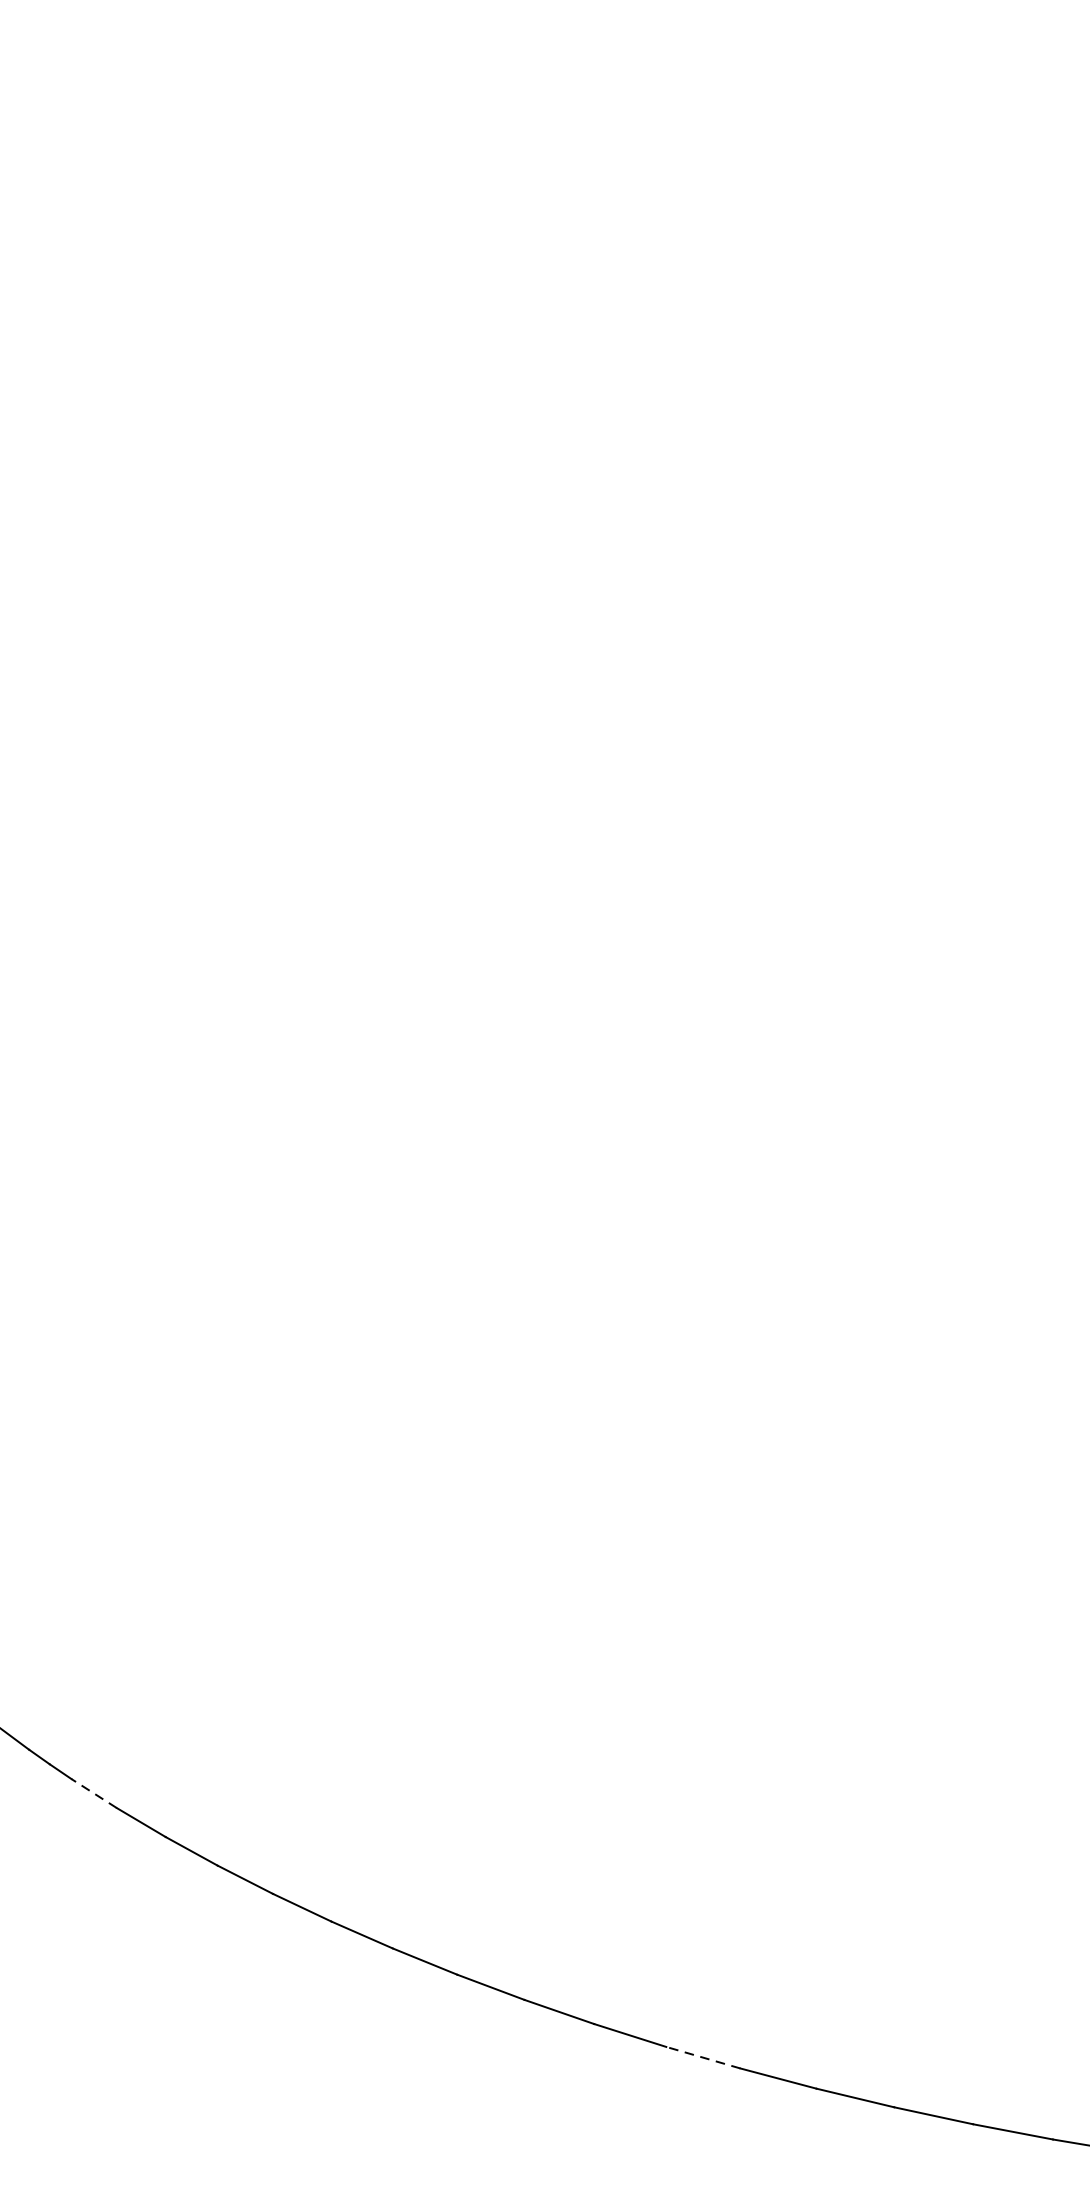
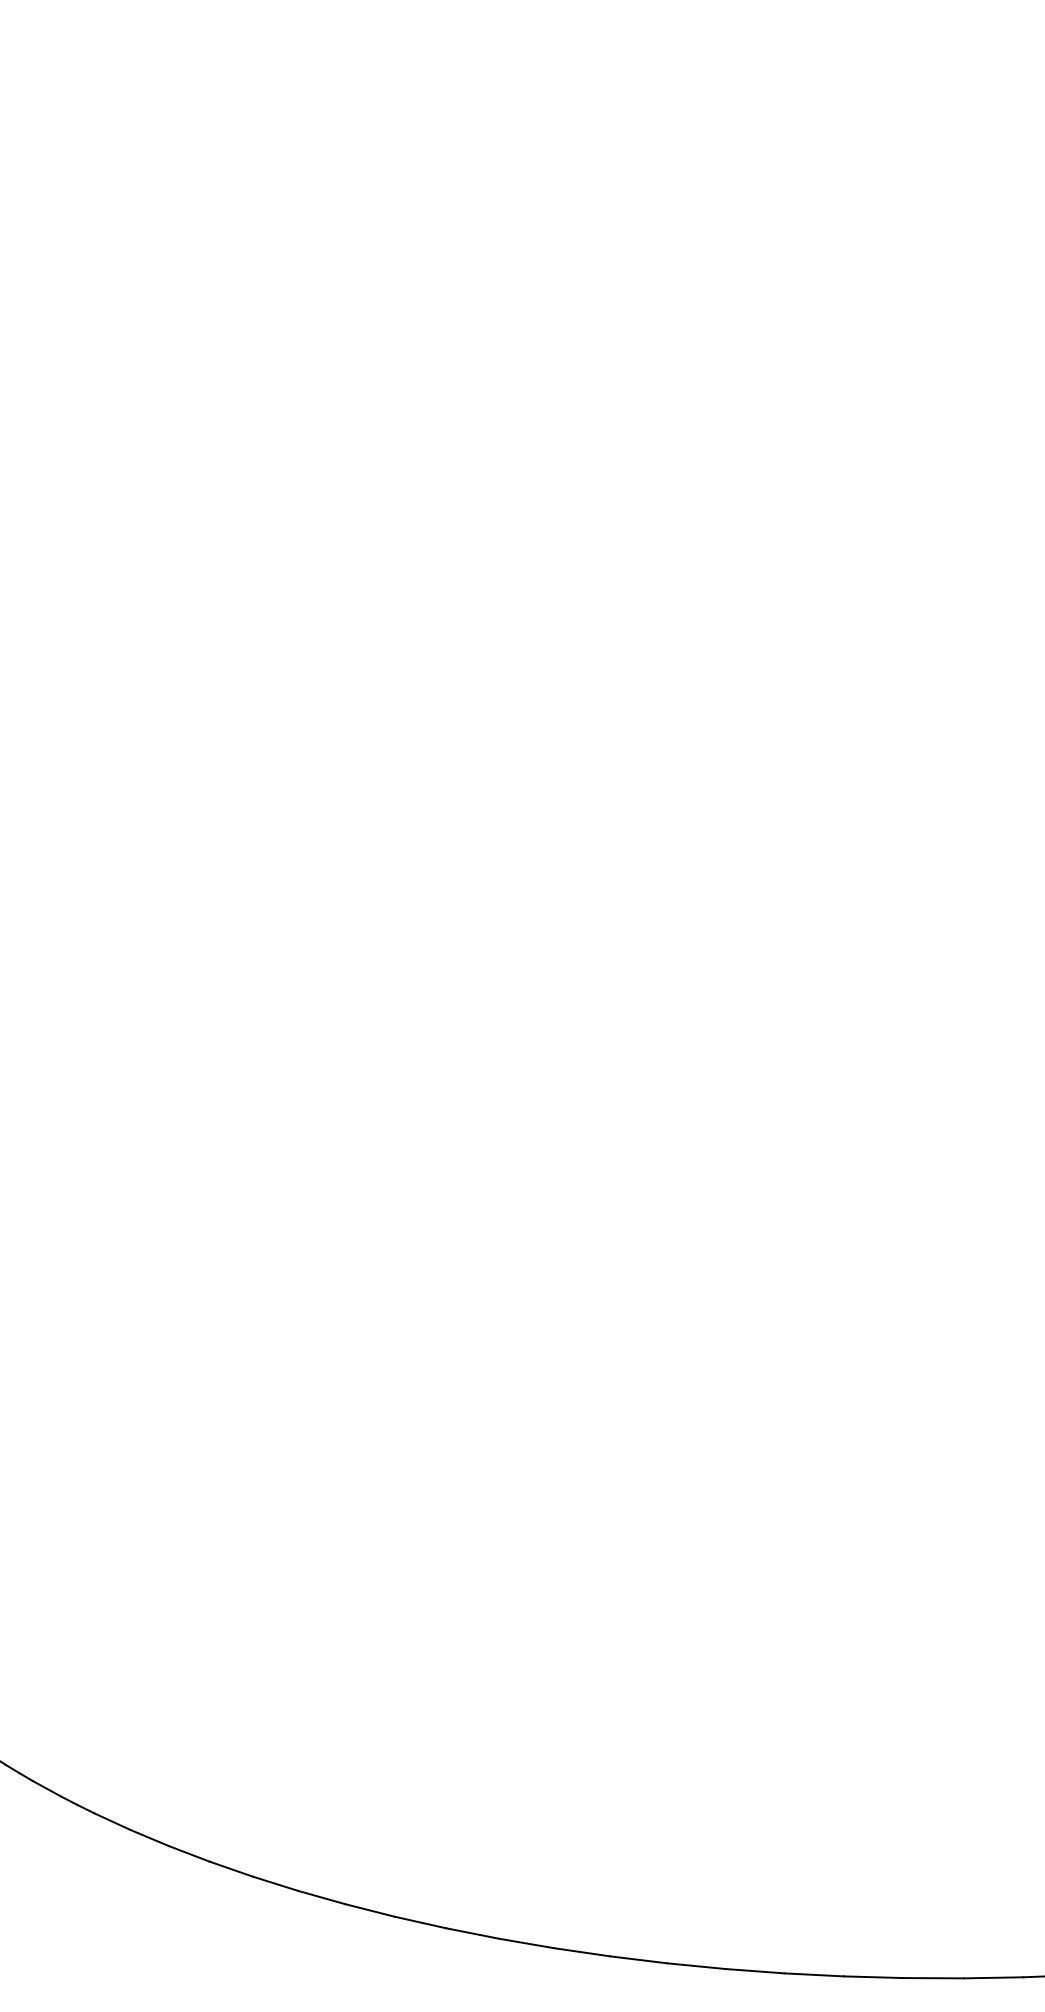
line: (94, 1793) -> (112, 1821), dashed -> solid
line: (702, 2057) -> (581, 1952), dashed -> solid

